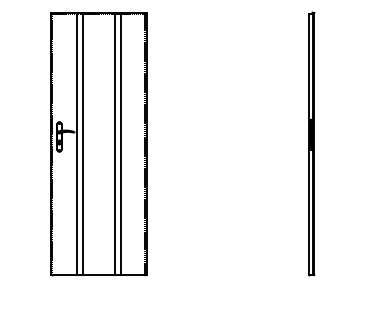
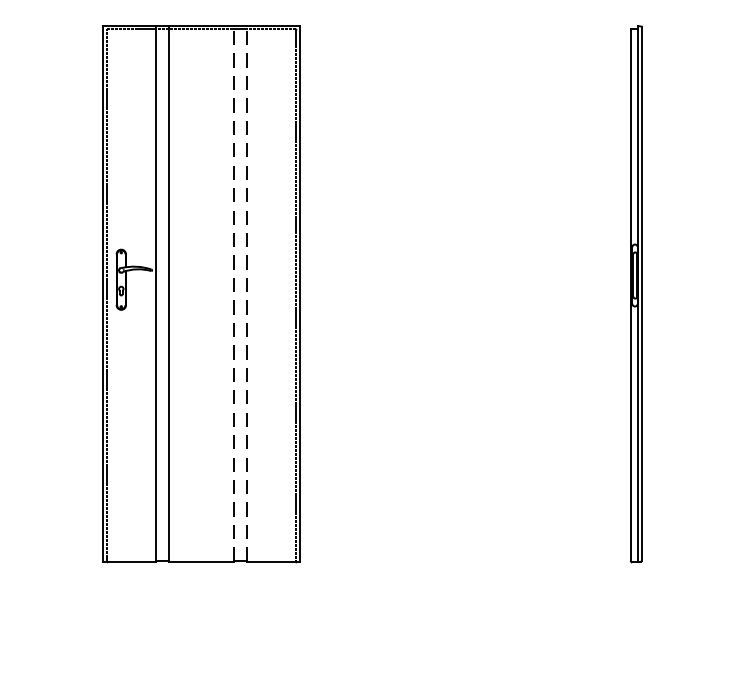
line: (114, 143) -> (233, 293), solid -> dashed
line: (120, 143) -> (245, 293), solid -> dashed

